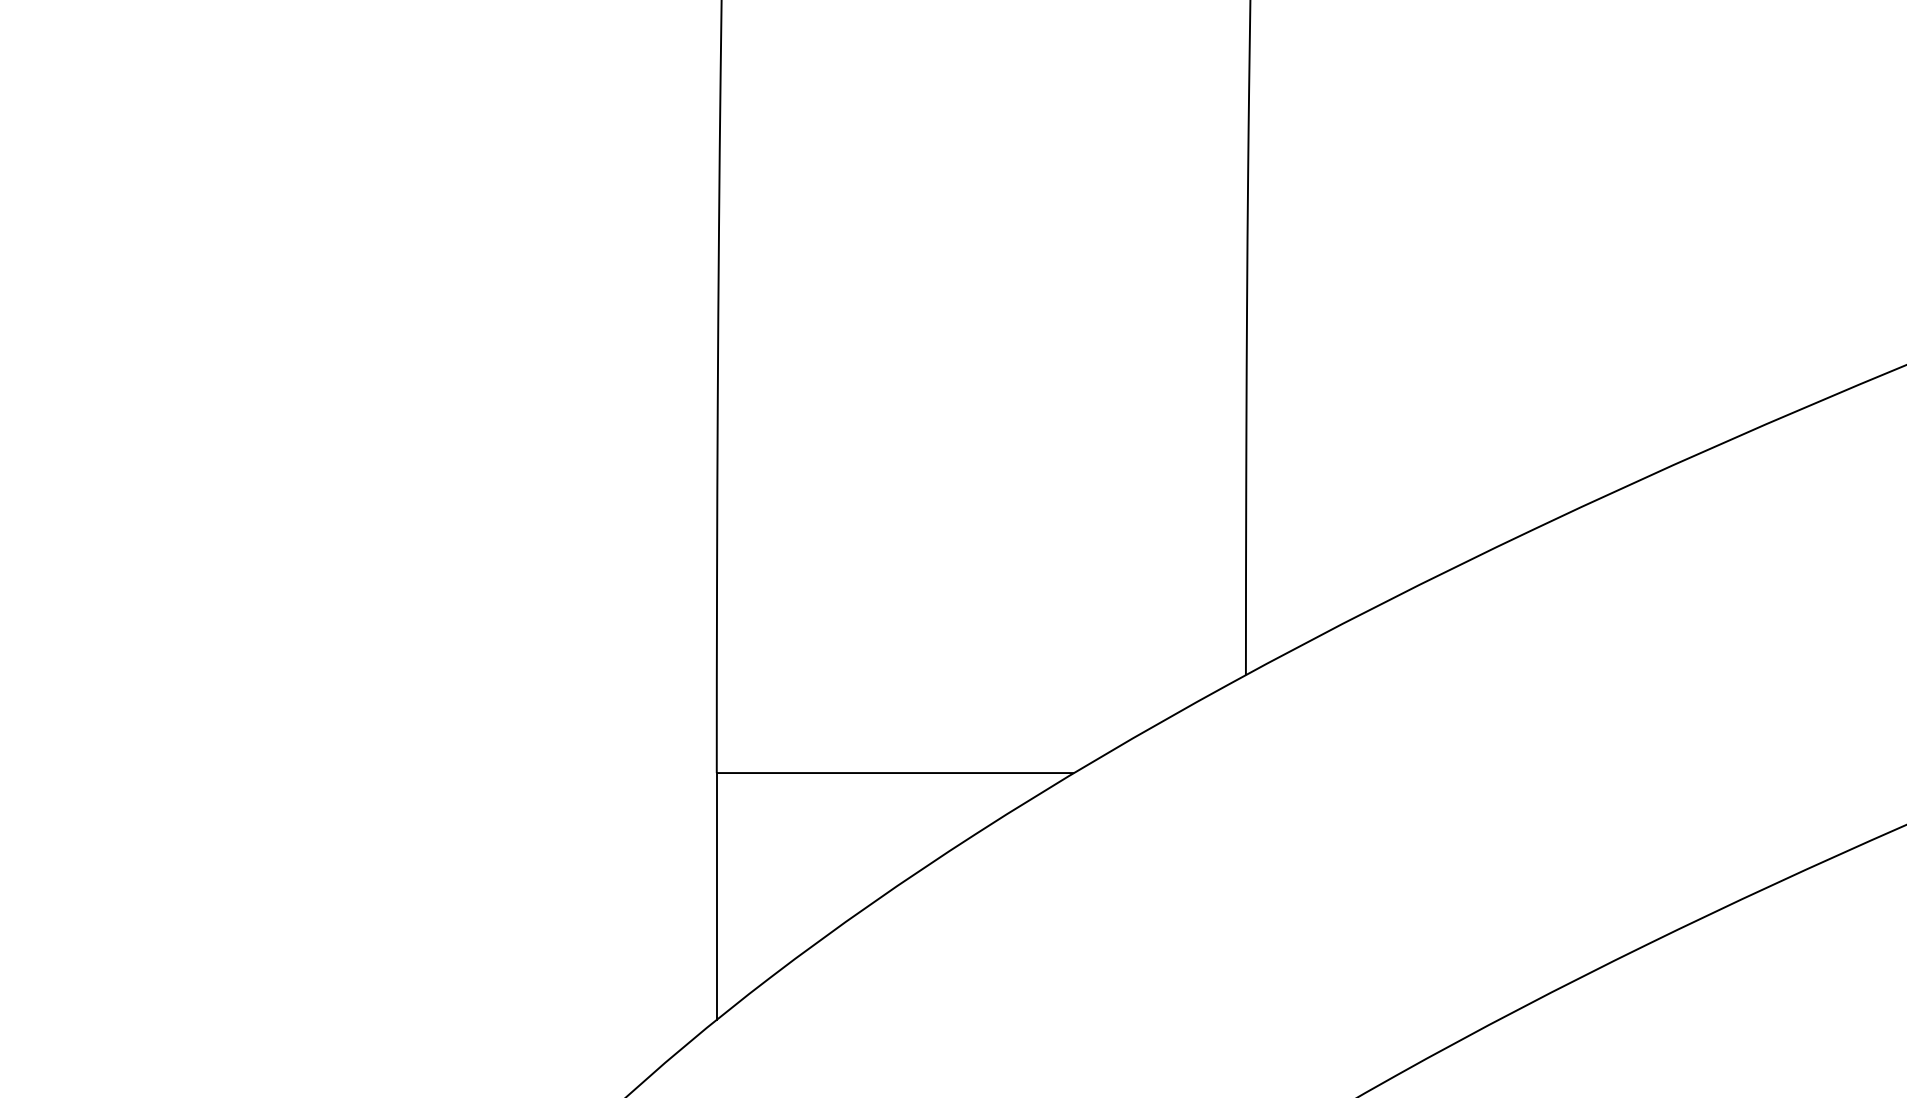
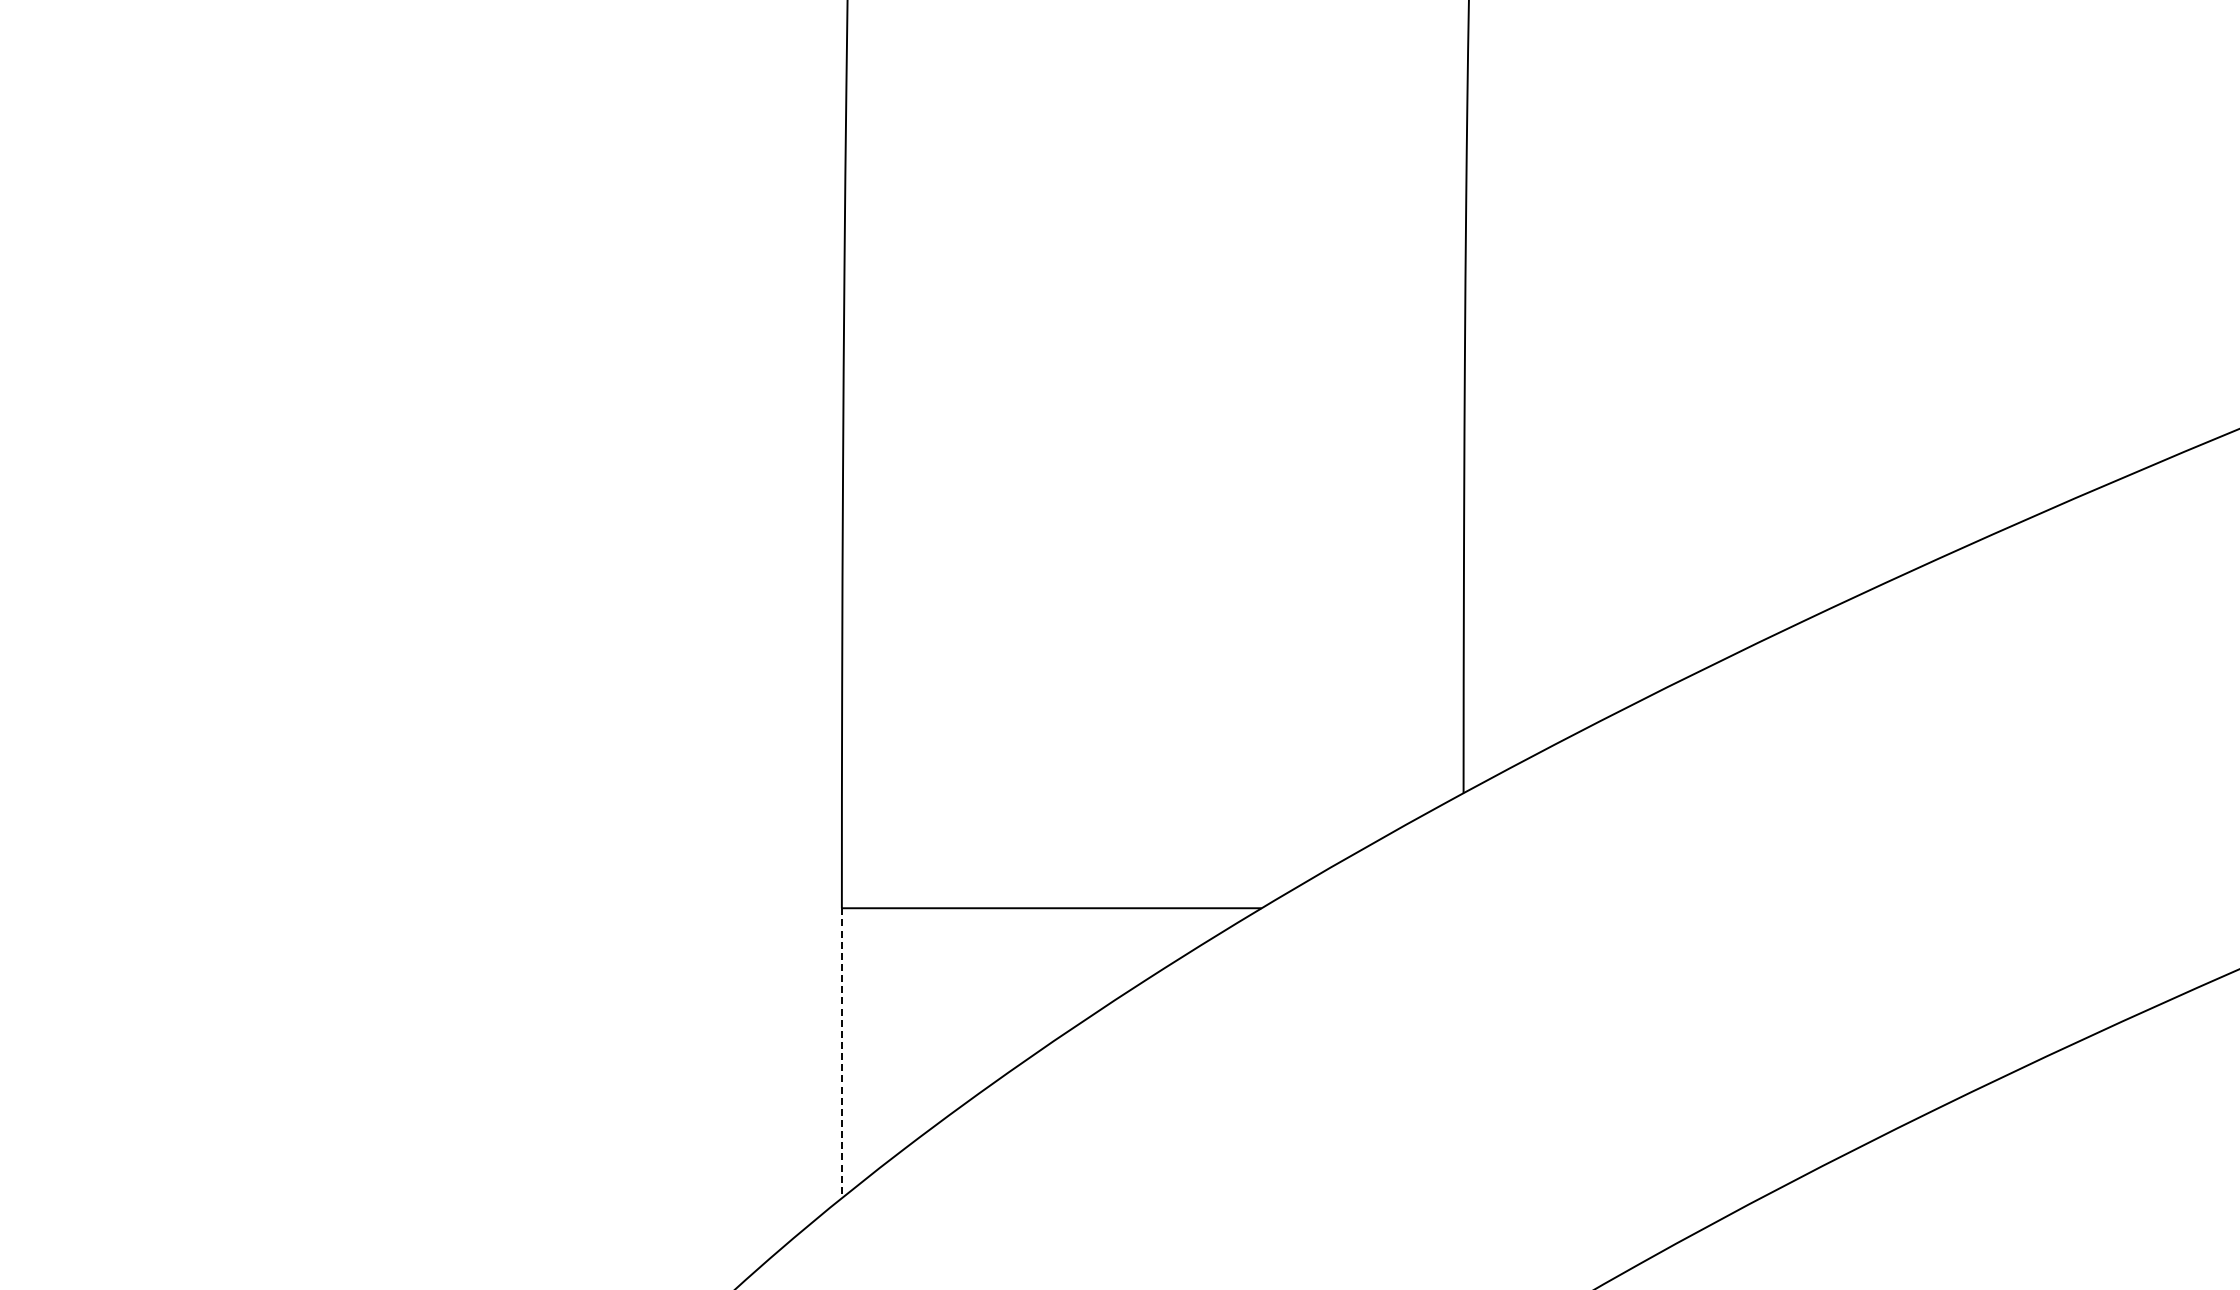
line: (716, 896) -> (841, 1053), solid -> dashed

